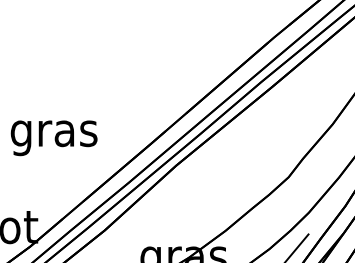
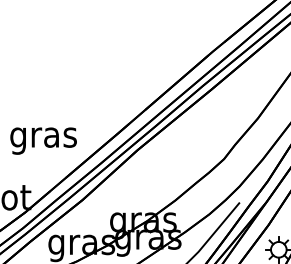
text: (53, 137) -> (43, 140), moved

